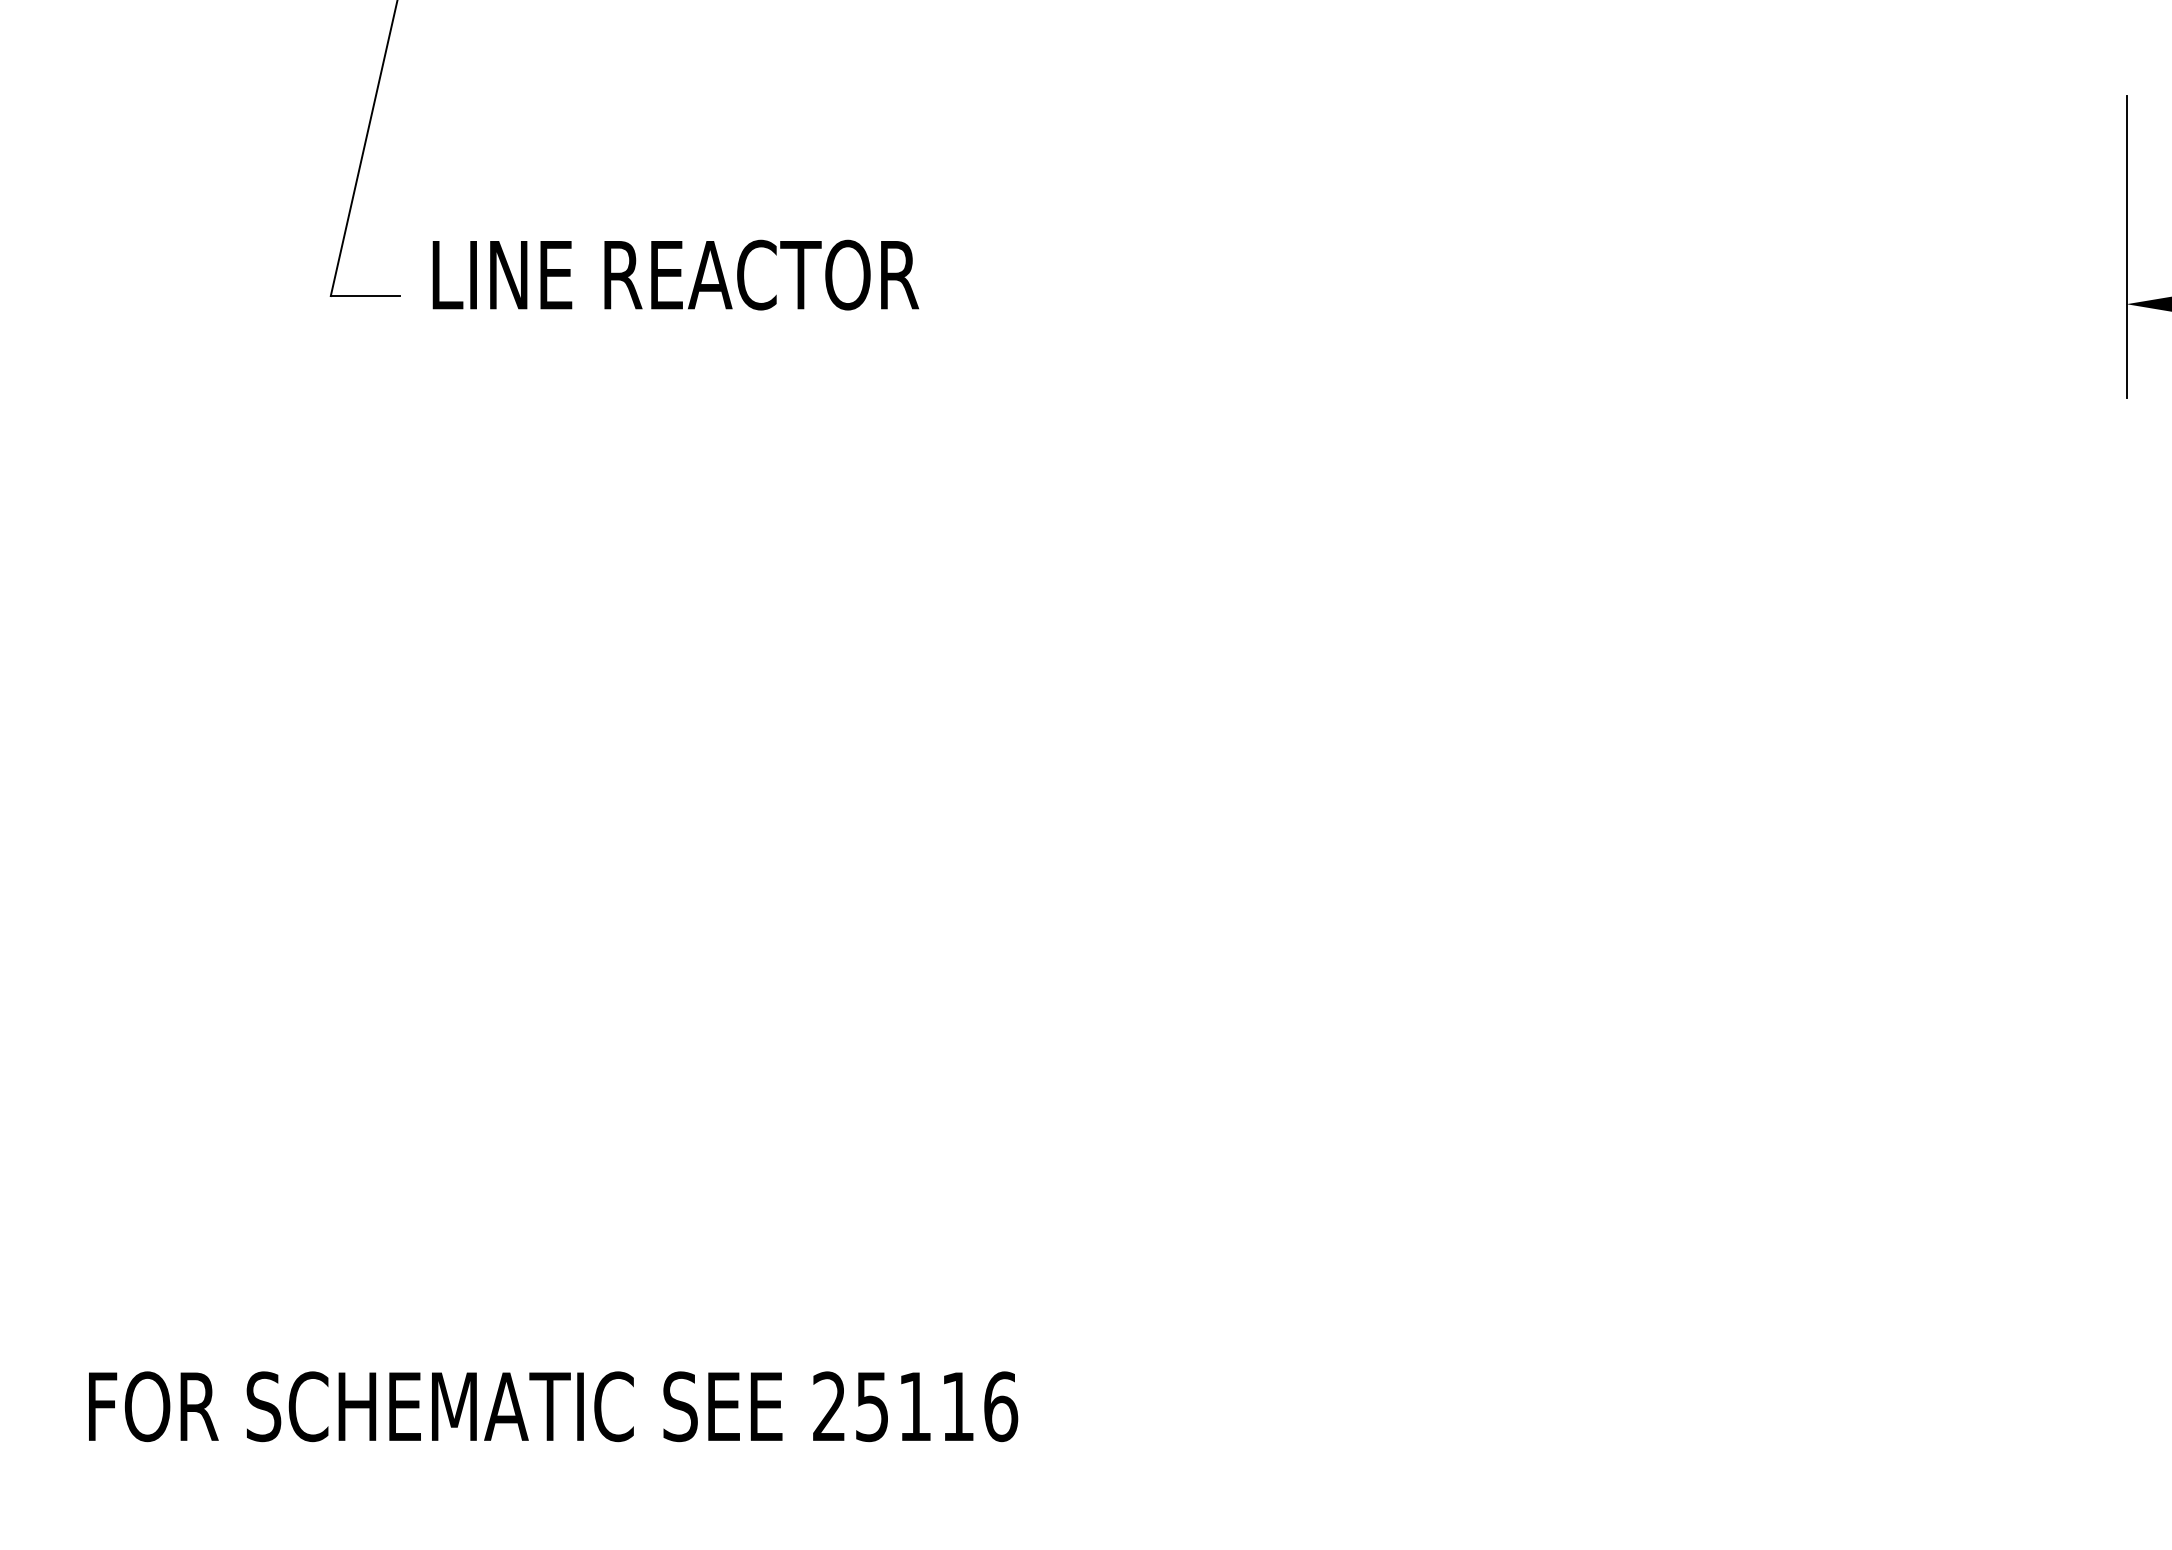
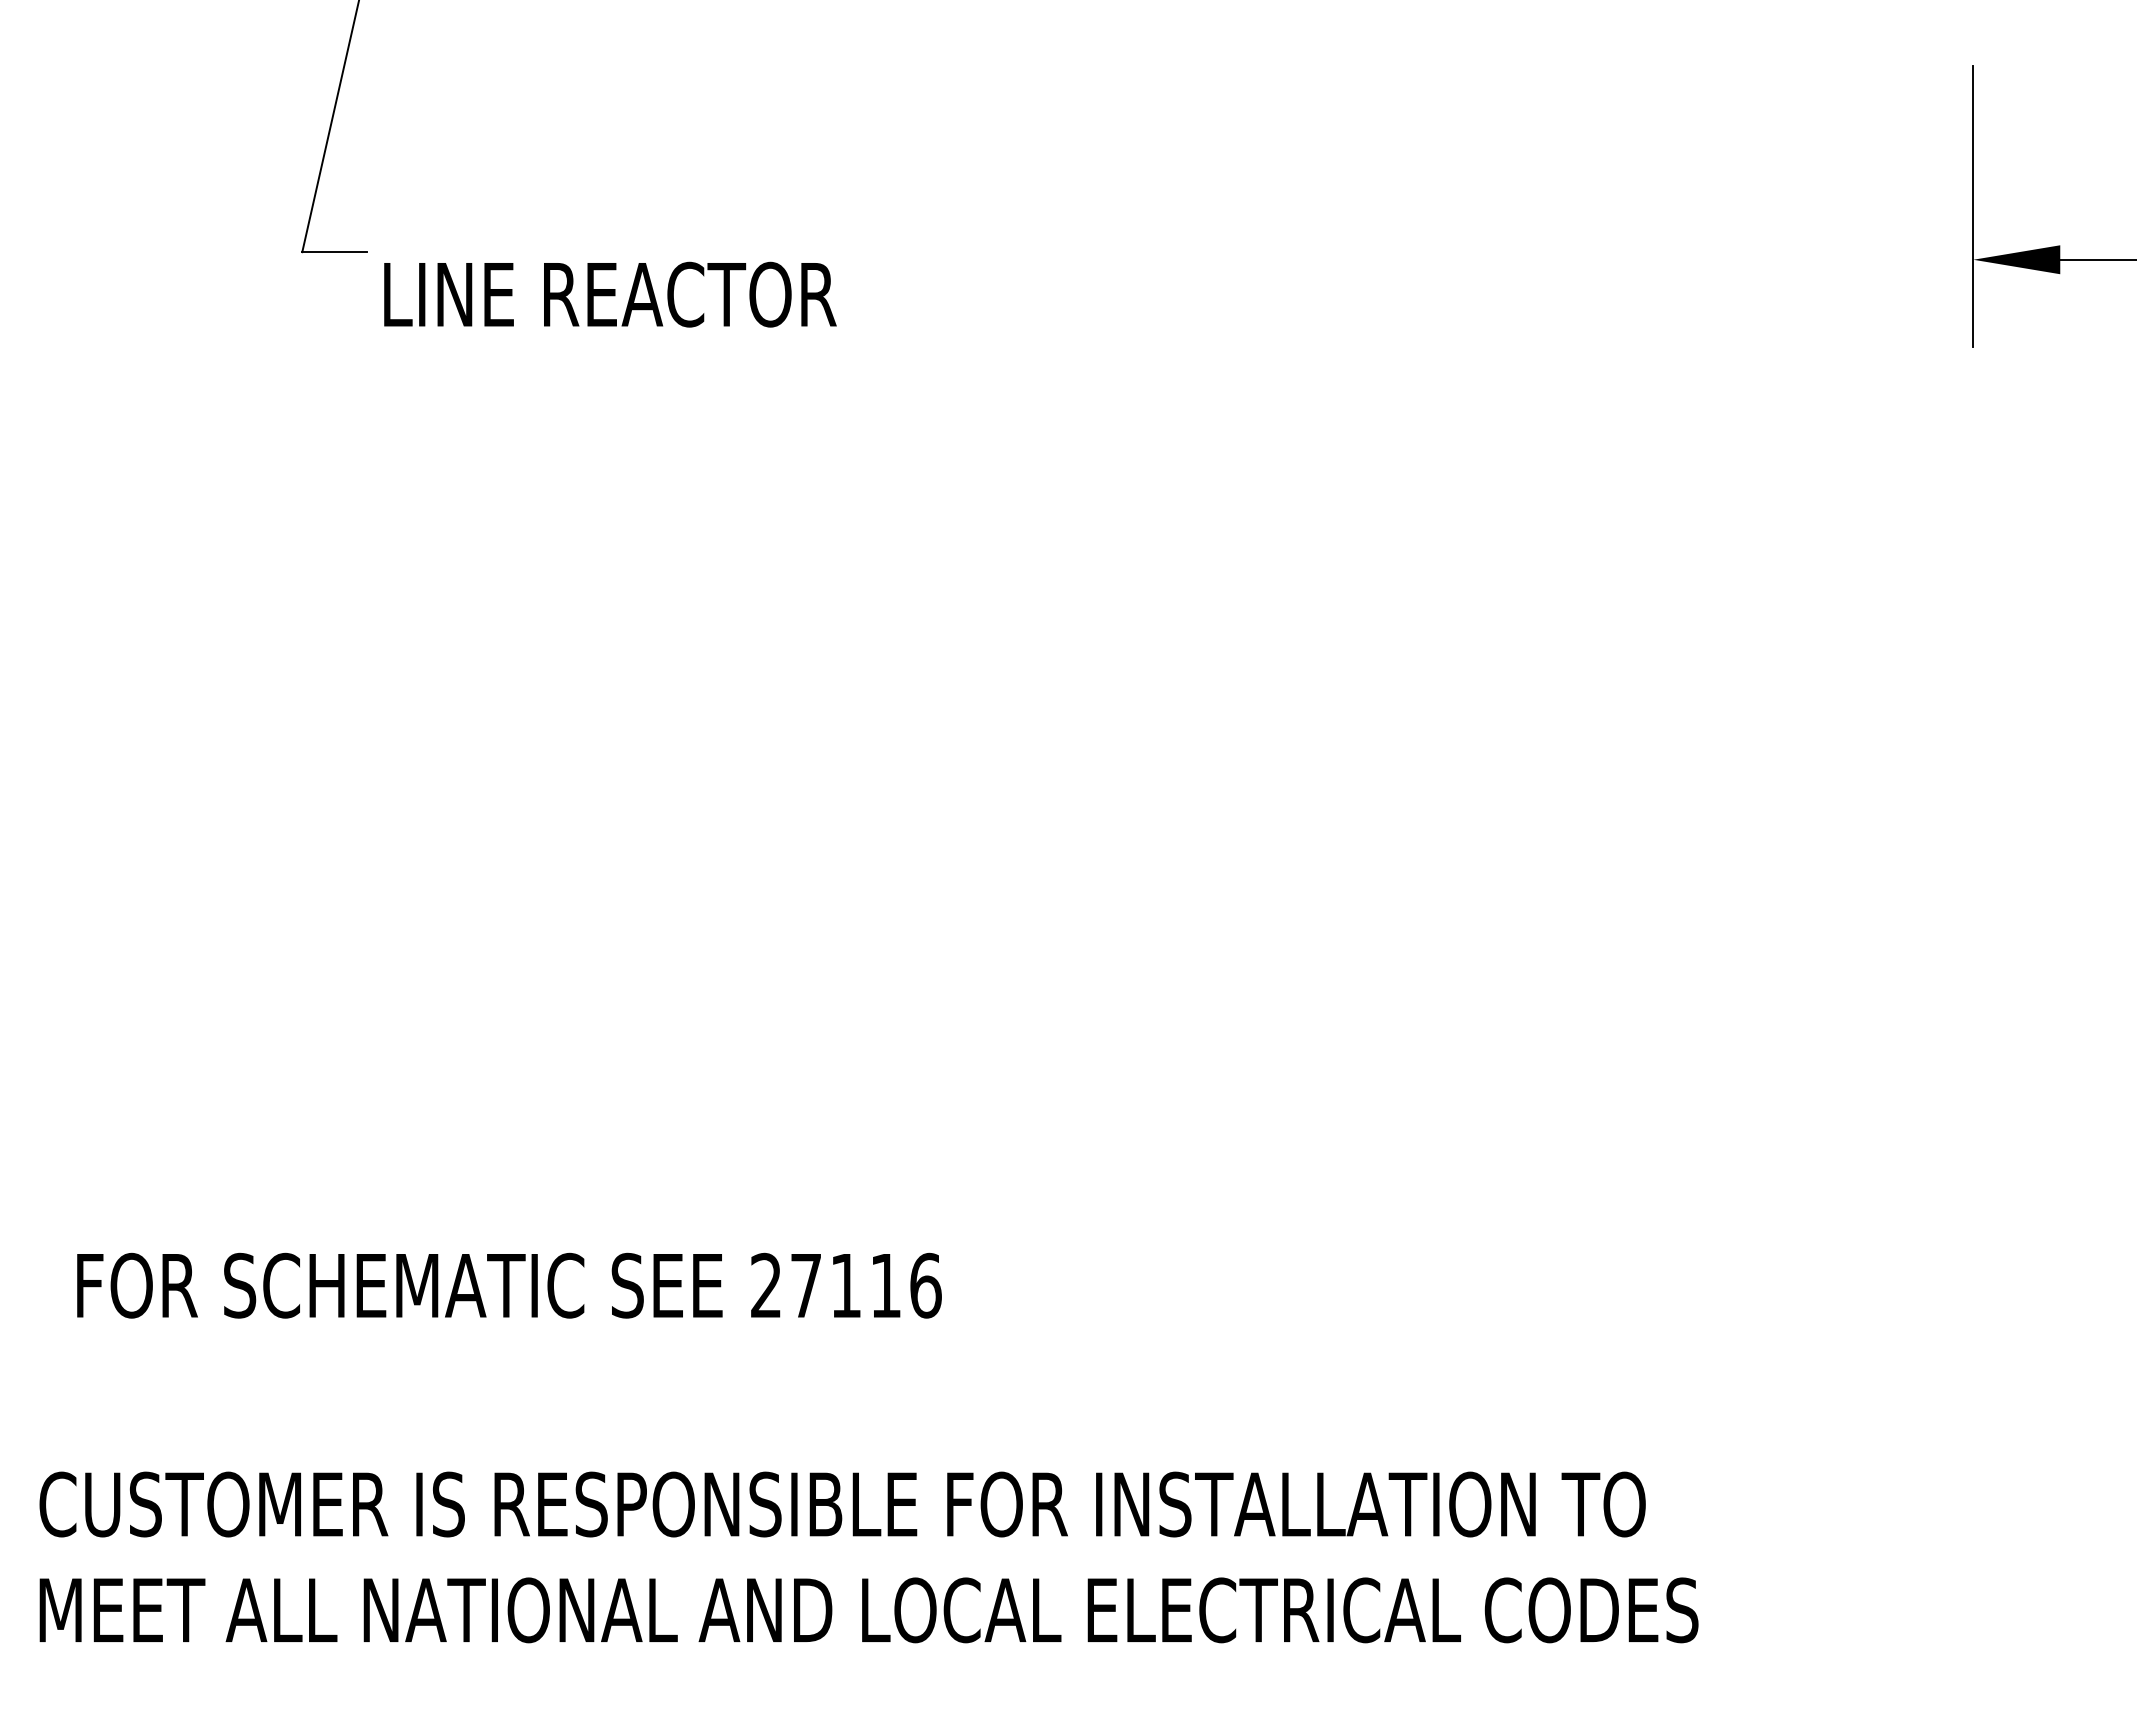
text: (675, 274) -> (610, 294), moved
text: (871, 1407) -> (805, 1286), 25116 -> 27116

